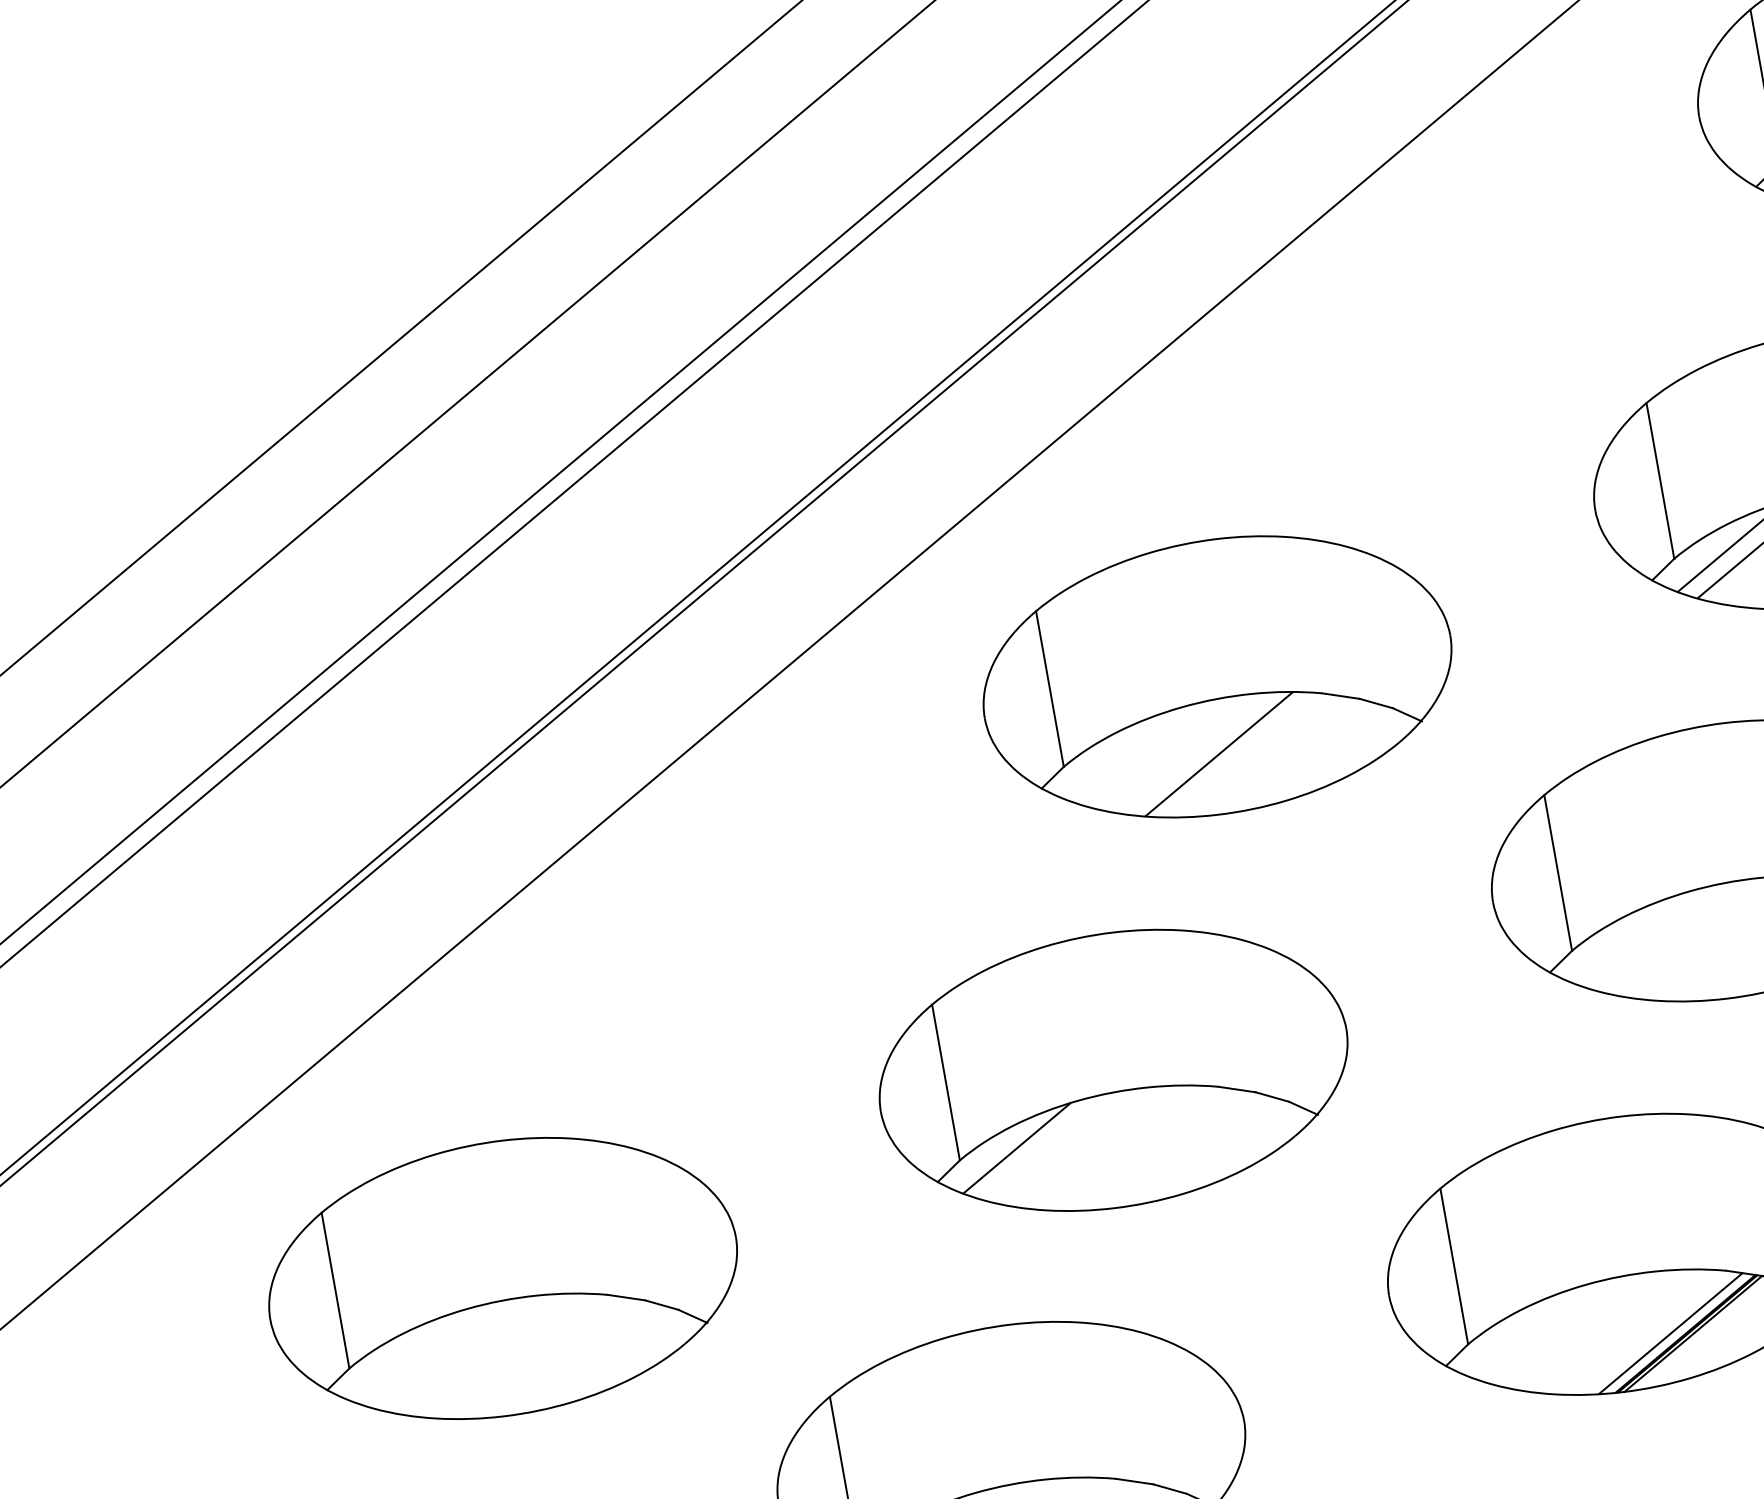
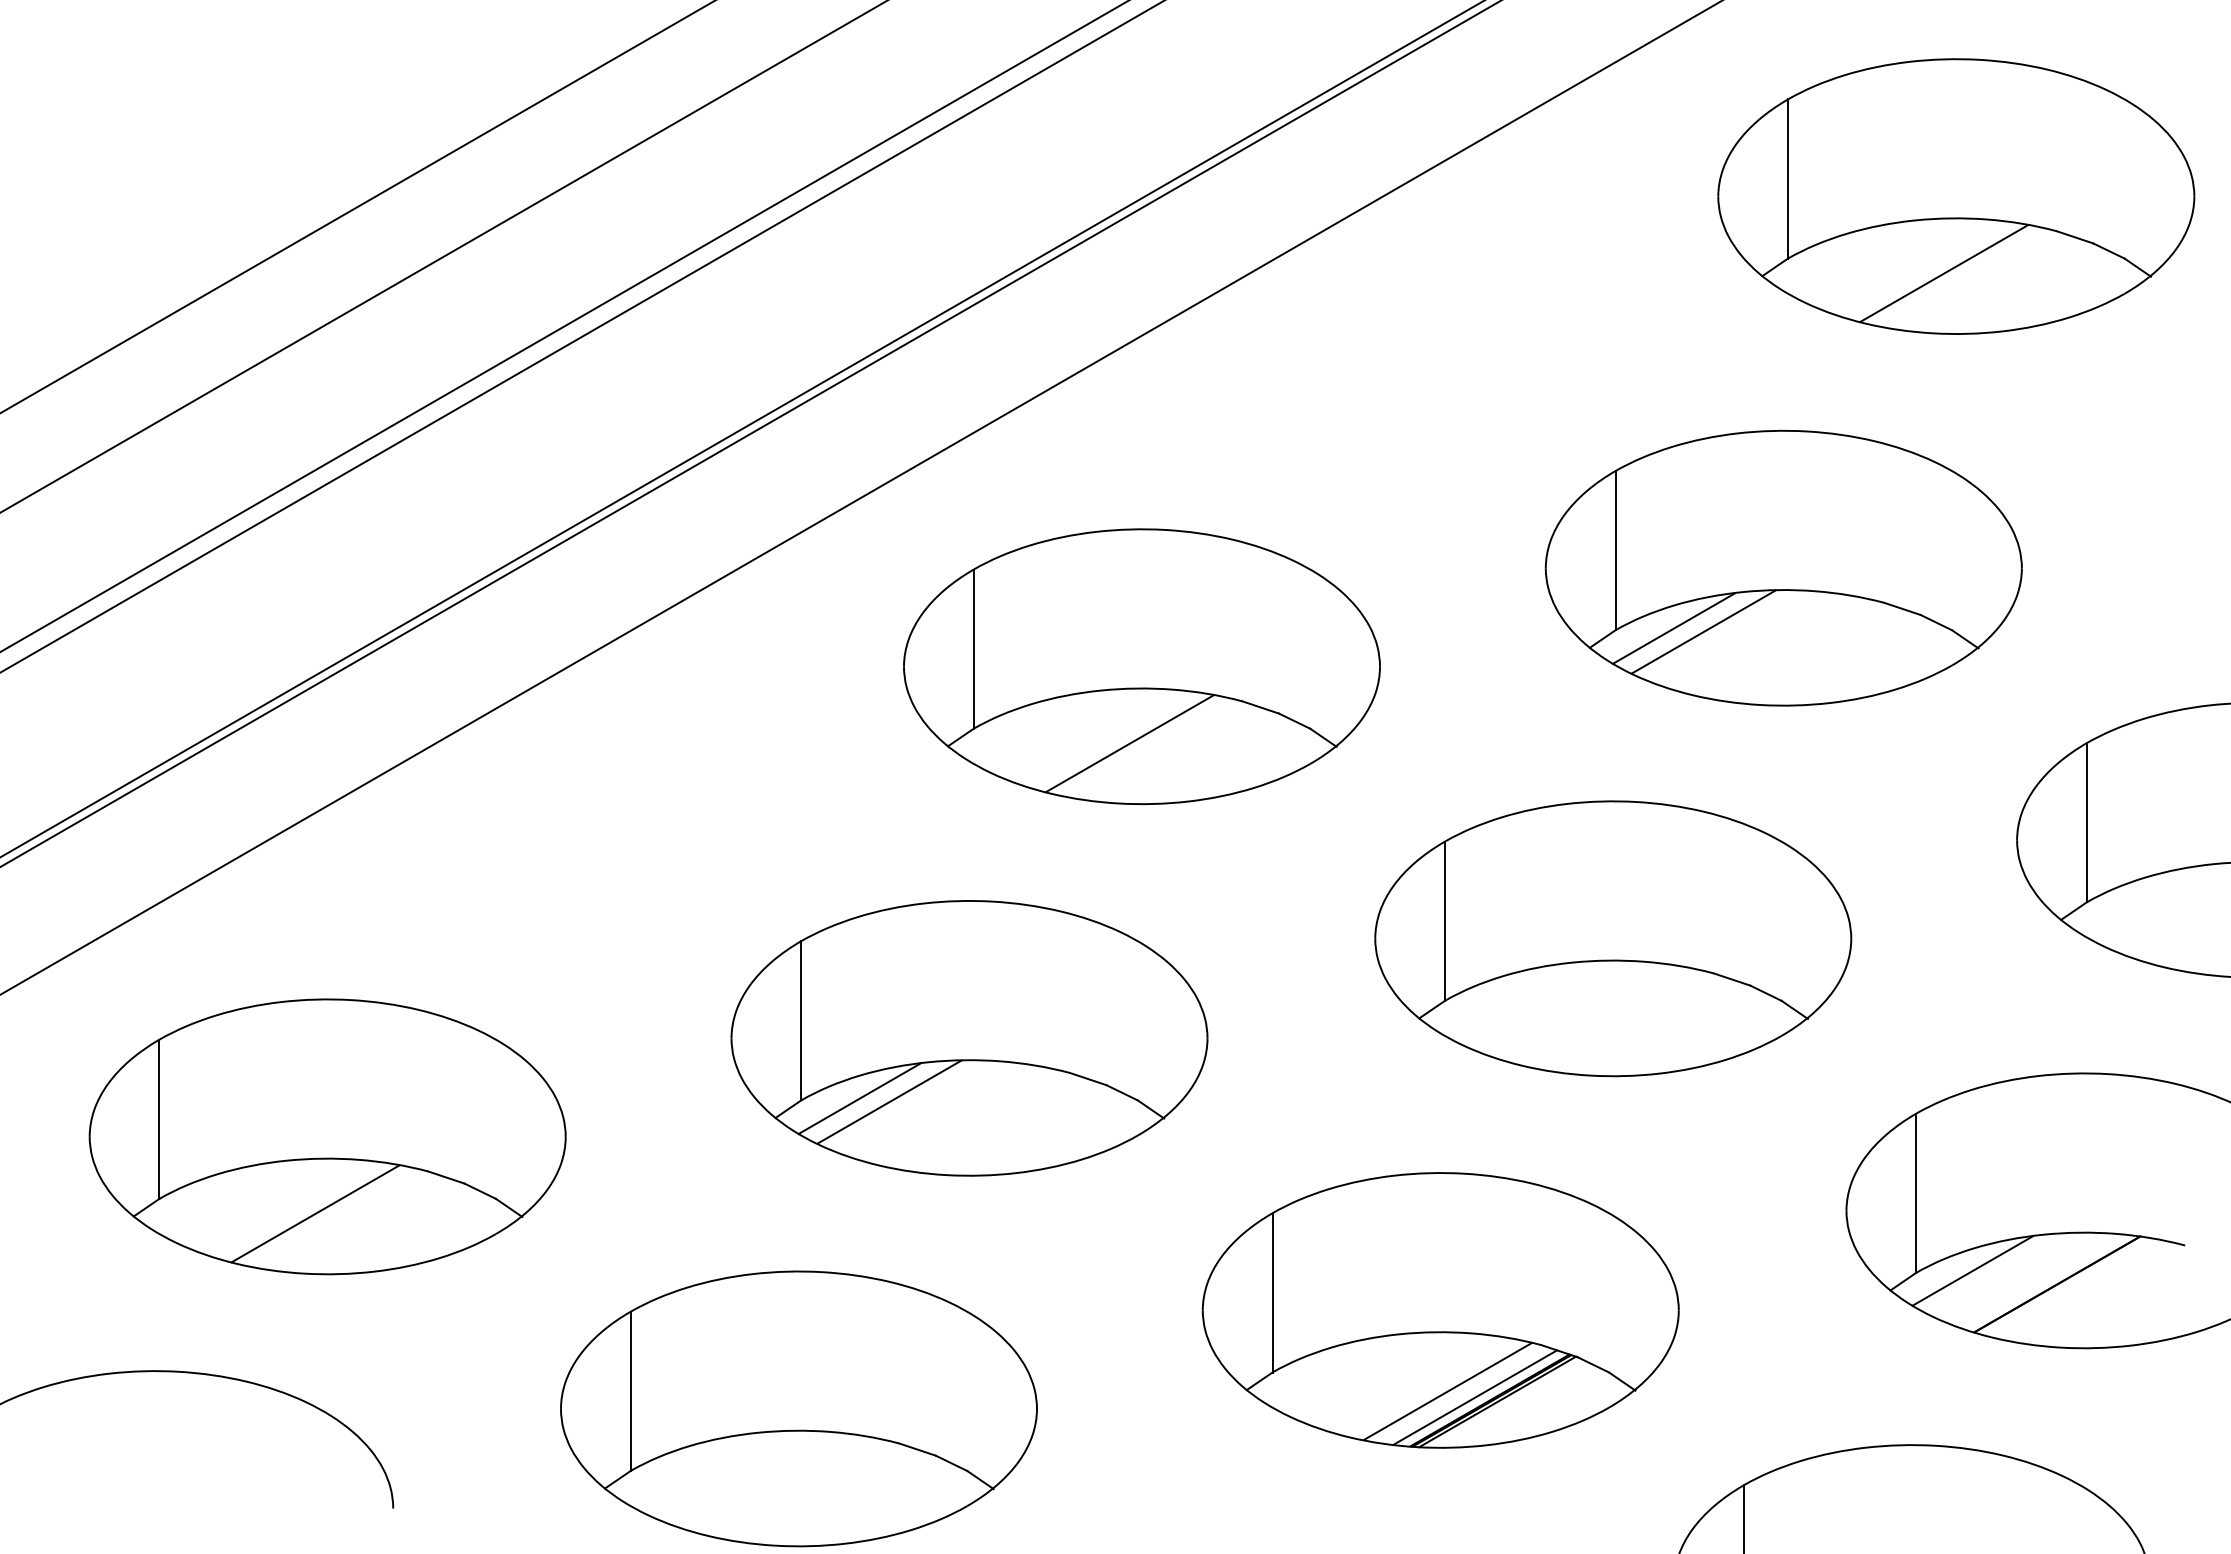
line: (1046, 1146) -> (889, 1101), added
line: (1642, 1332) -> (1447, 1391), added
line: (504, 1355) -> (315, 1213), added

